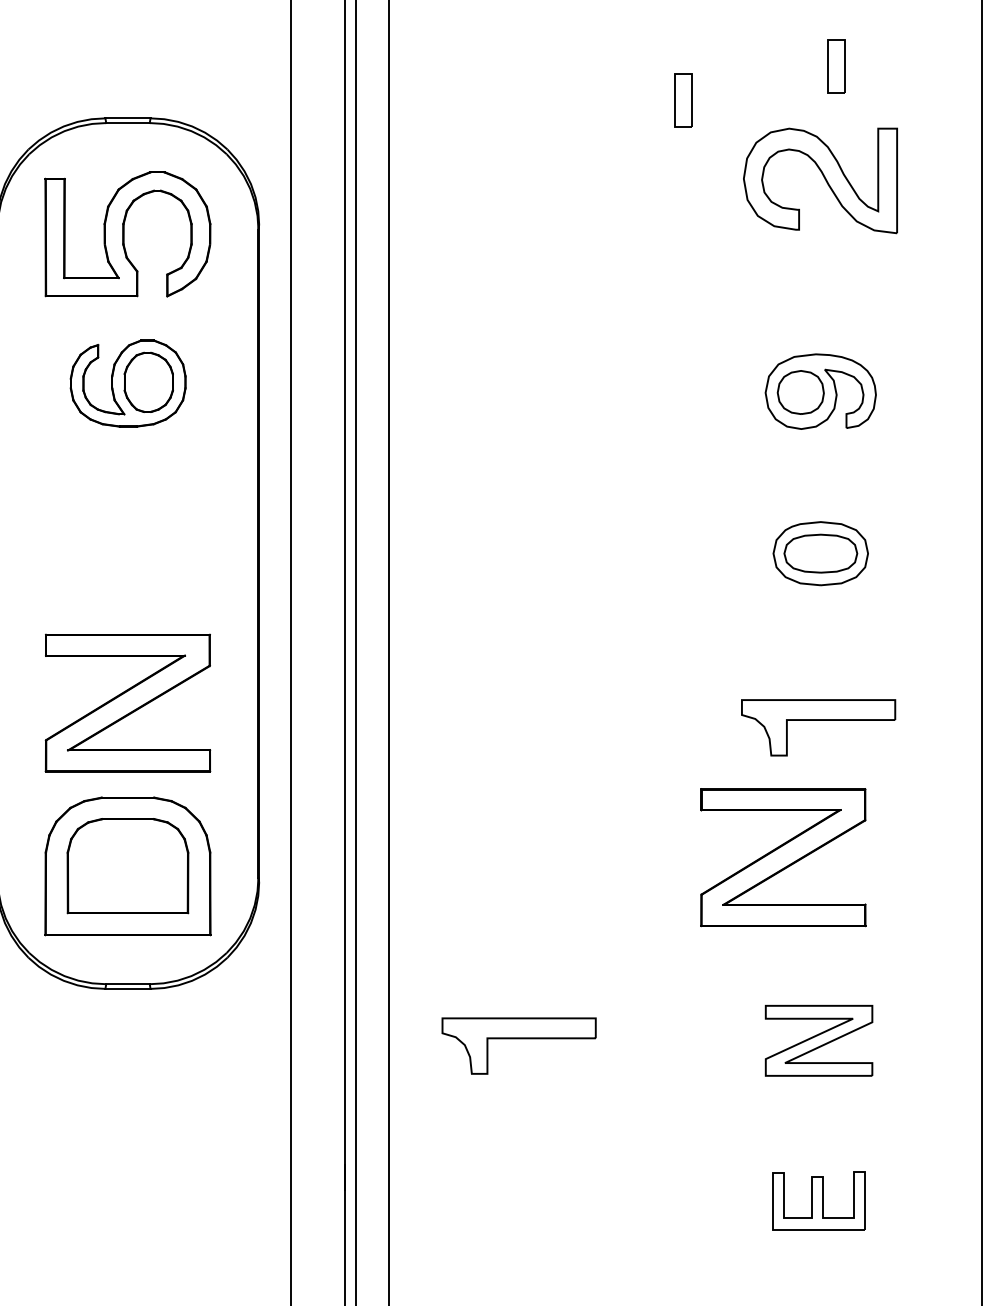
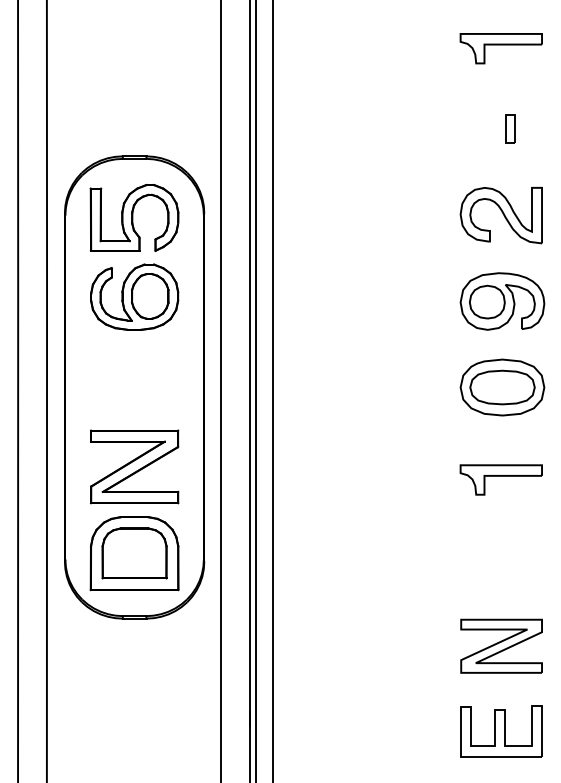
part: (683, 99) -> (429, 146), removed
part: (818, 180) -> (500, 215), moved
part: (127, 382) -> (134, 296), size x1.43
part: (820, 391) -> (502, 301), size x1.43
part: (820, 553) -> (502, 387), size x1.67
part: (783, 856) -> (482, 548), removed
part: (818, 1039) -> (501, 645), size x1.43
part: (517, 1045) -> (341, 648), removed
part: (818, 1201) -> (501, 731), size x1.67

